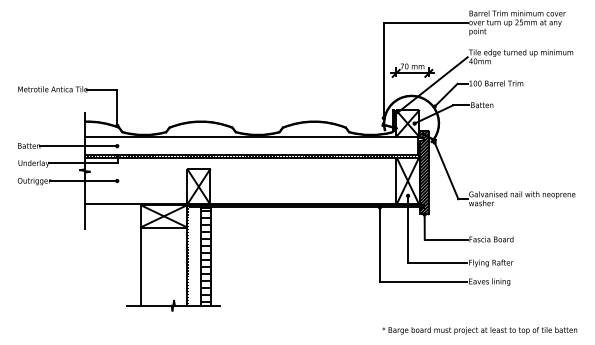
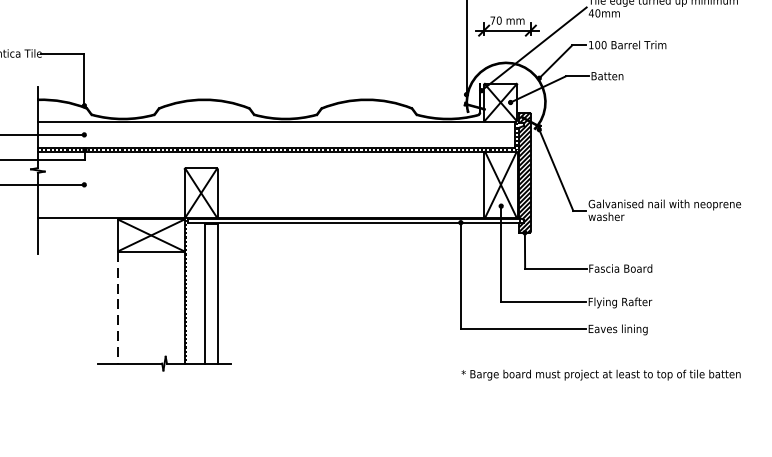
hatch: (205, 256) -> (210, 293), removed
line: (140, 266) -> (117, 307), solid -> dashed
text: (479, 330) -> (600, 374), moved

